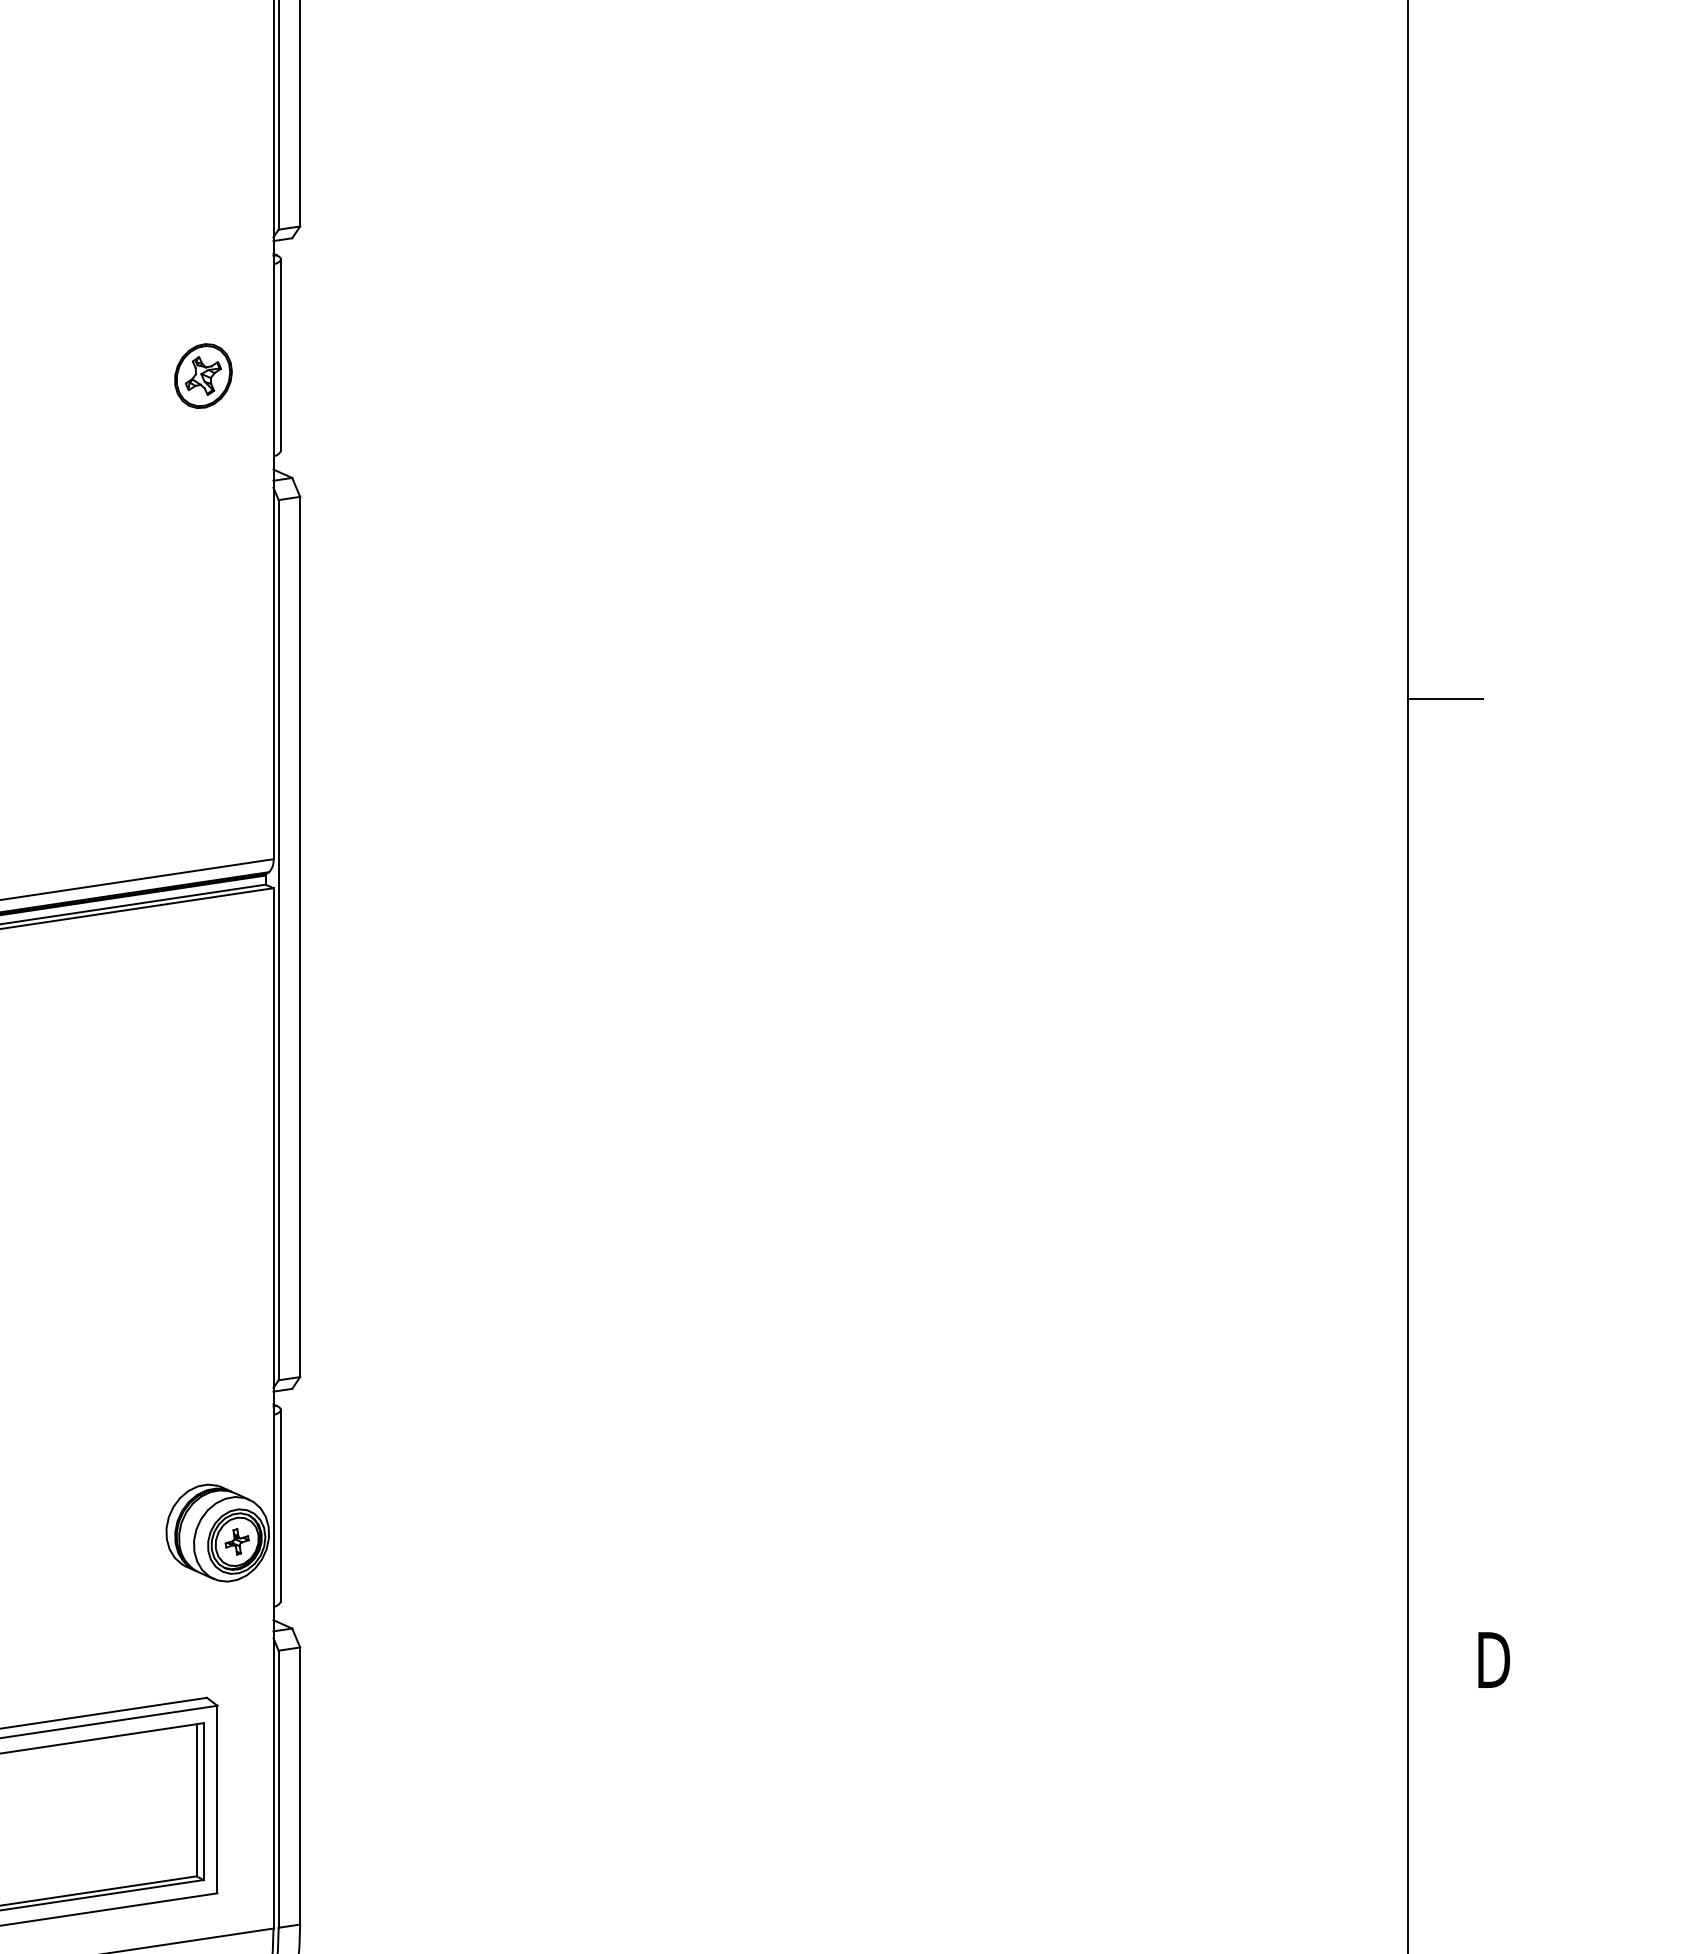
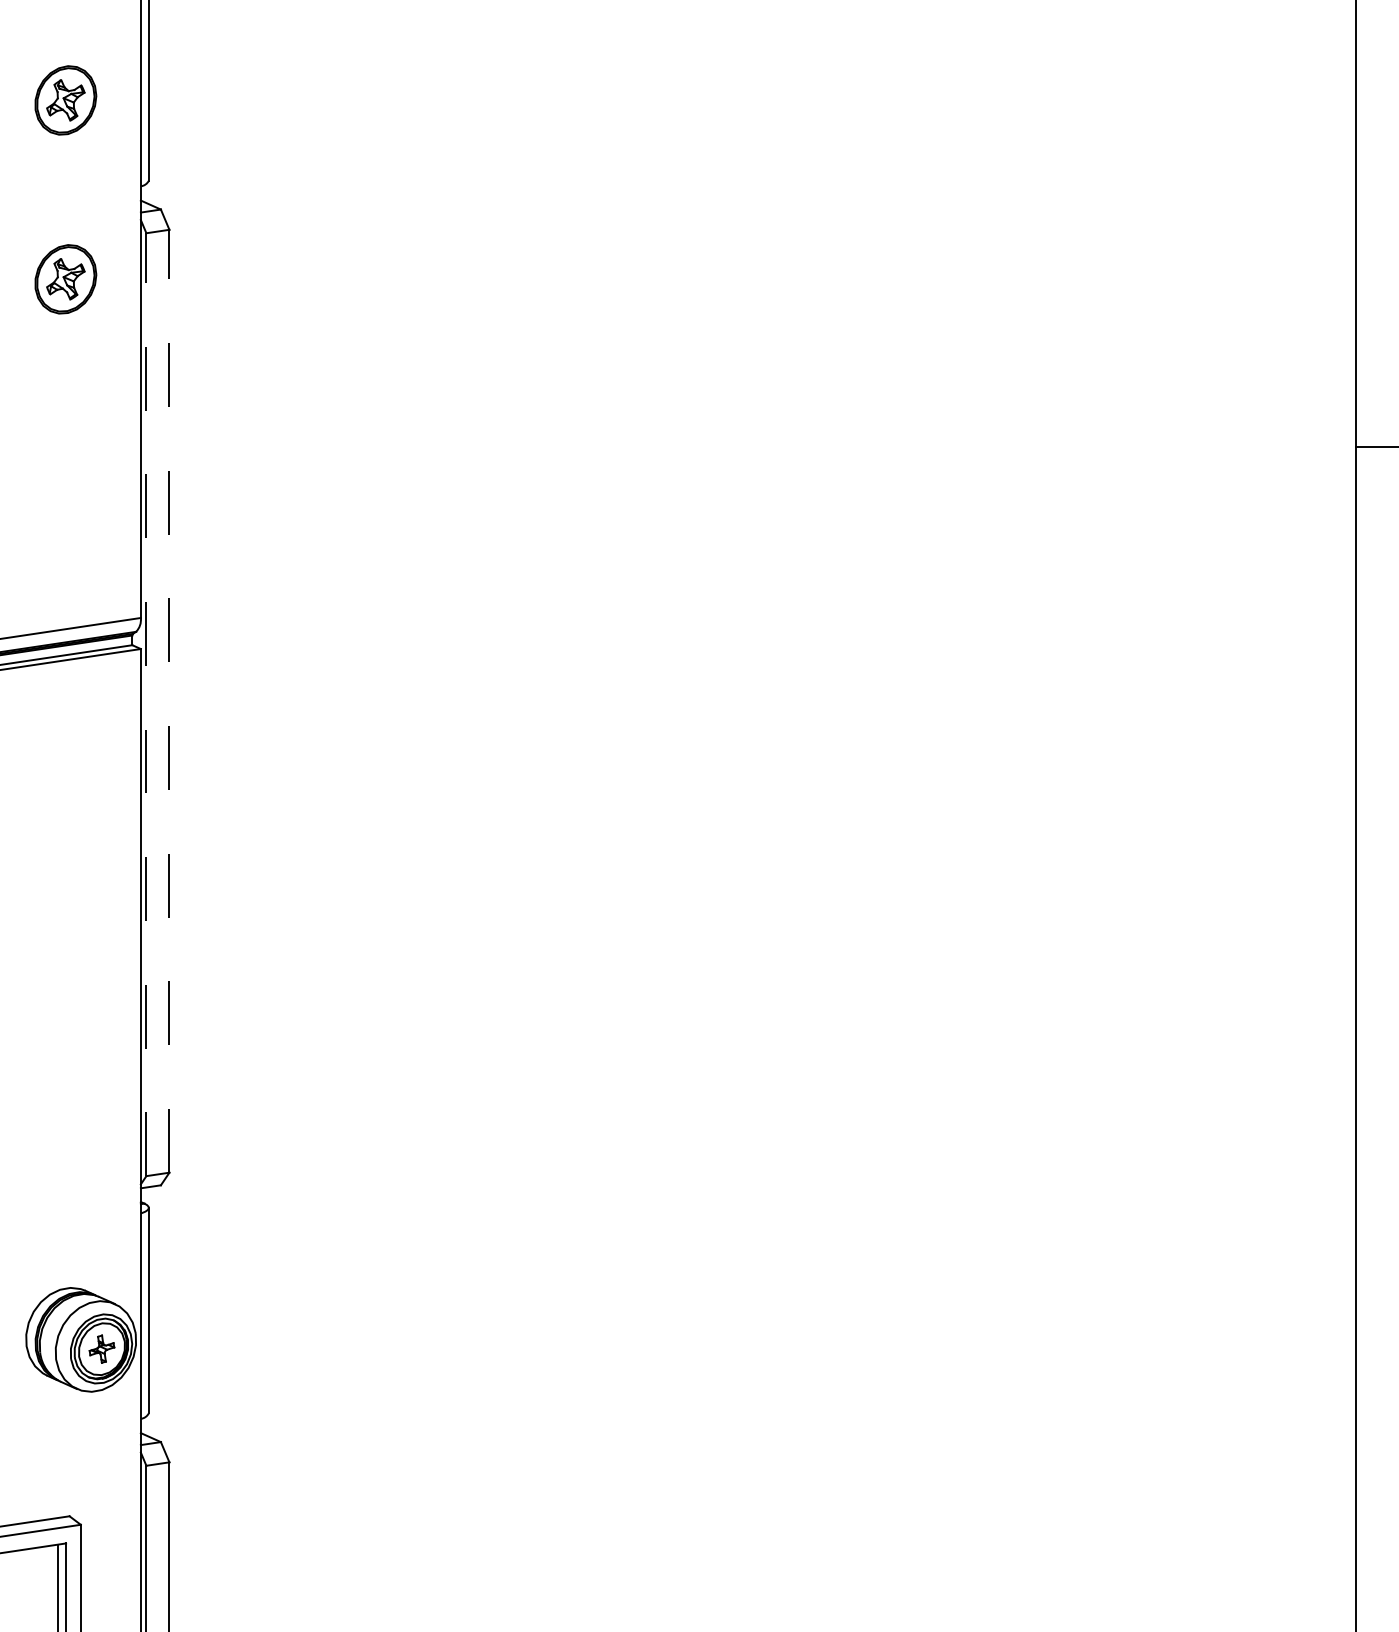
part: (203, 542) -> (65, 278), added
line: (300, 936) -> (169, 700), solid -> dashed
line: (278, 939) -> (146, 703), solid -> dashed

